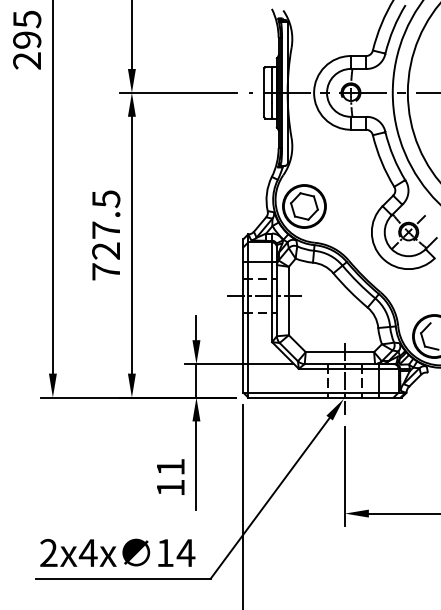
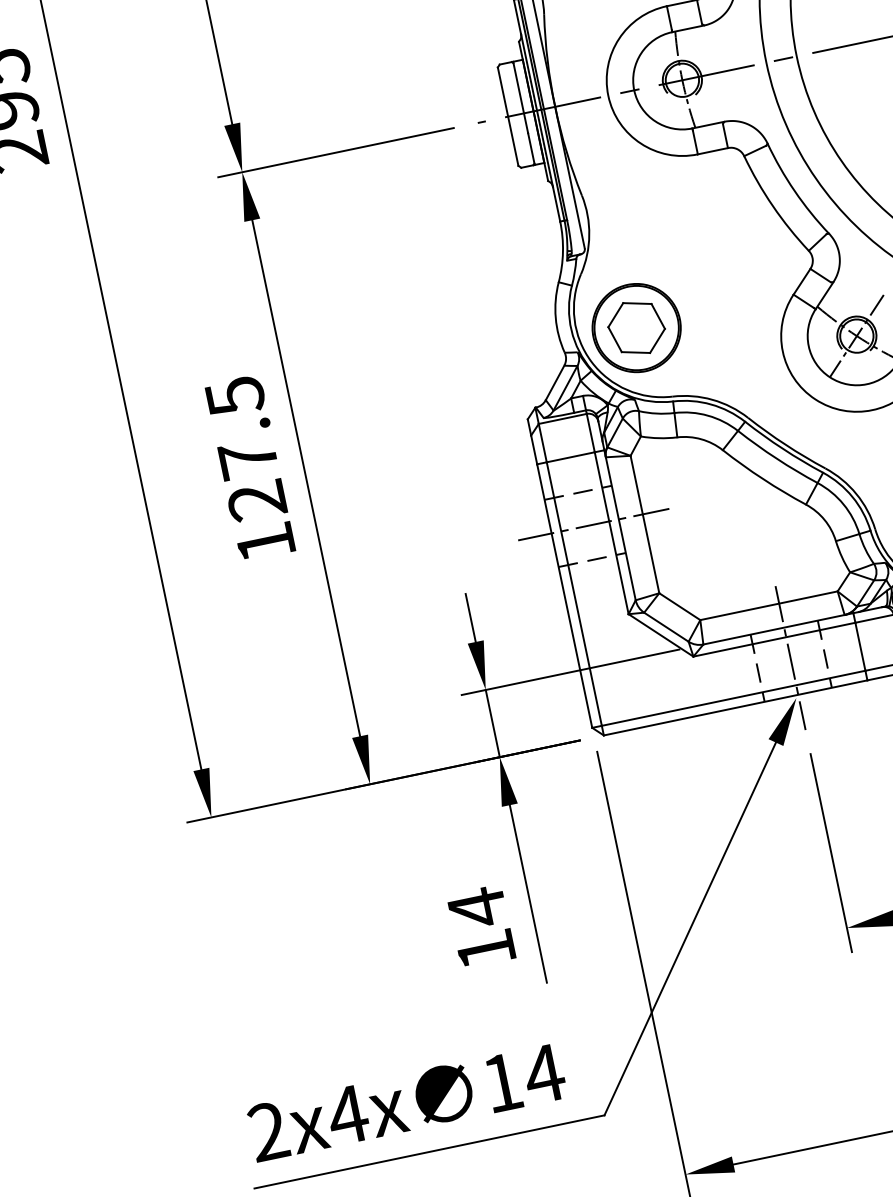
text: (105, 271) -> (264, 542), 727.5 -> 127.5
text: (170, 467) -> (477, 908), 11 -> 14

